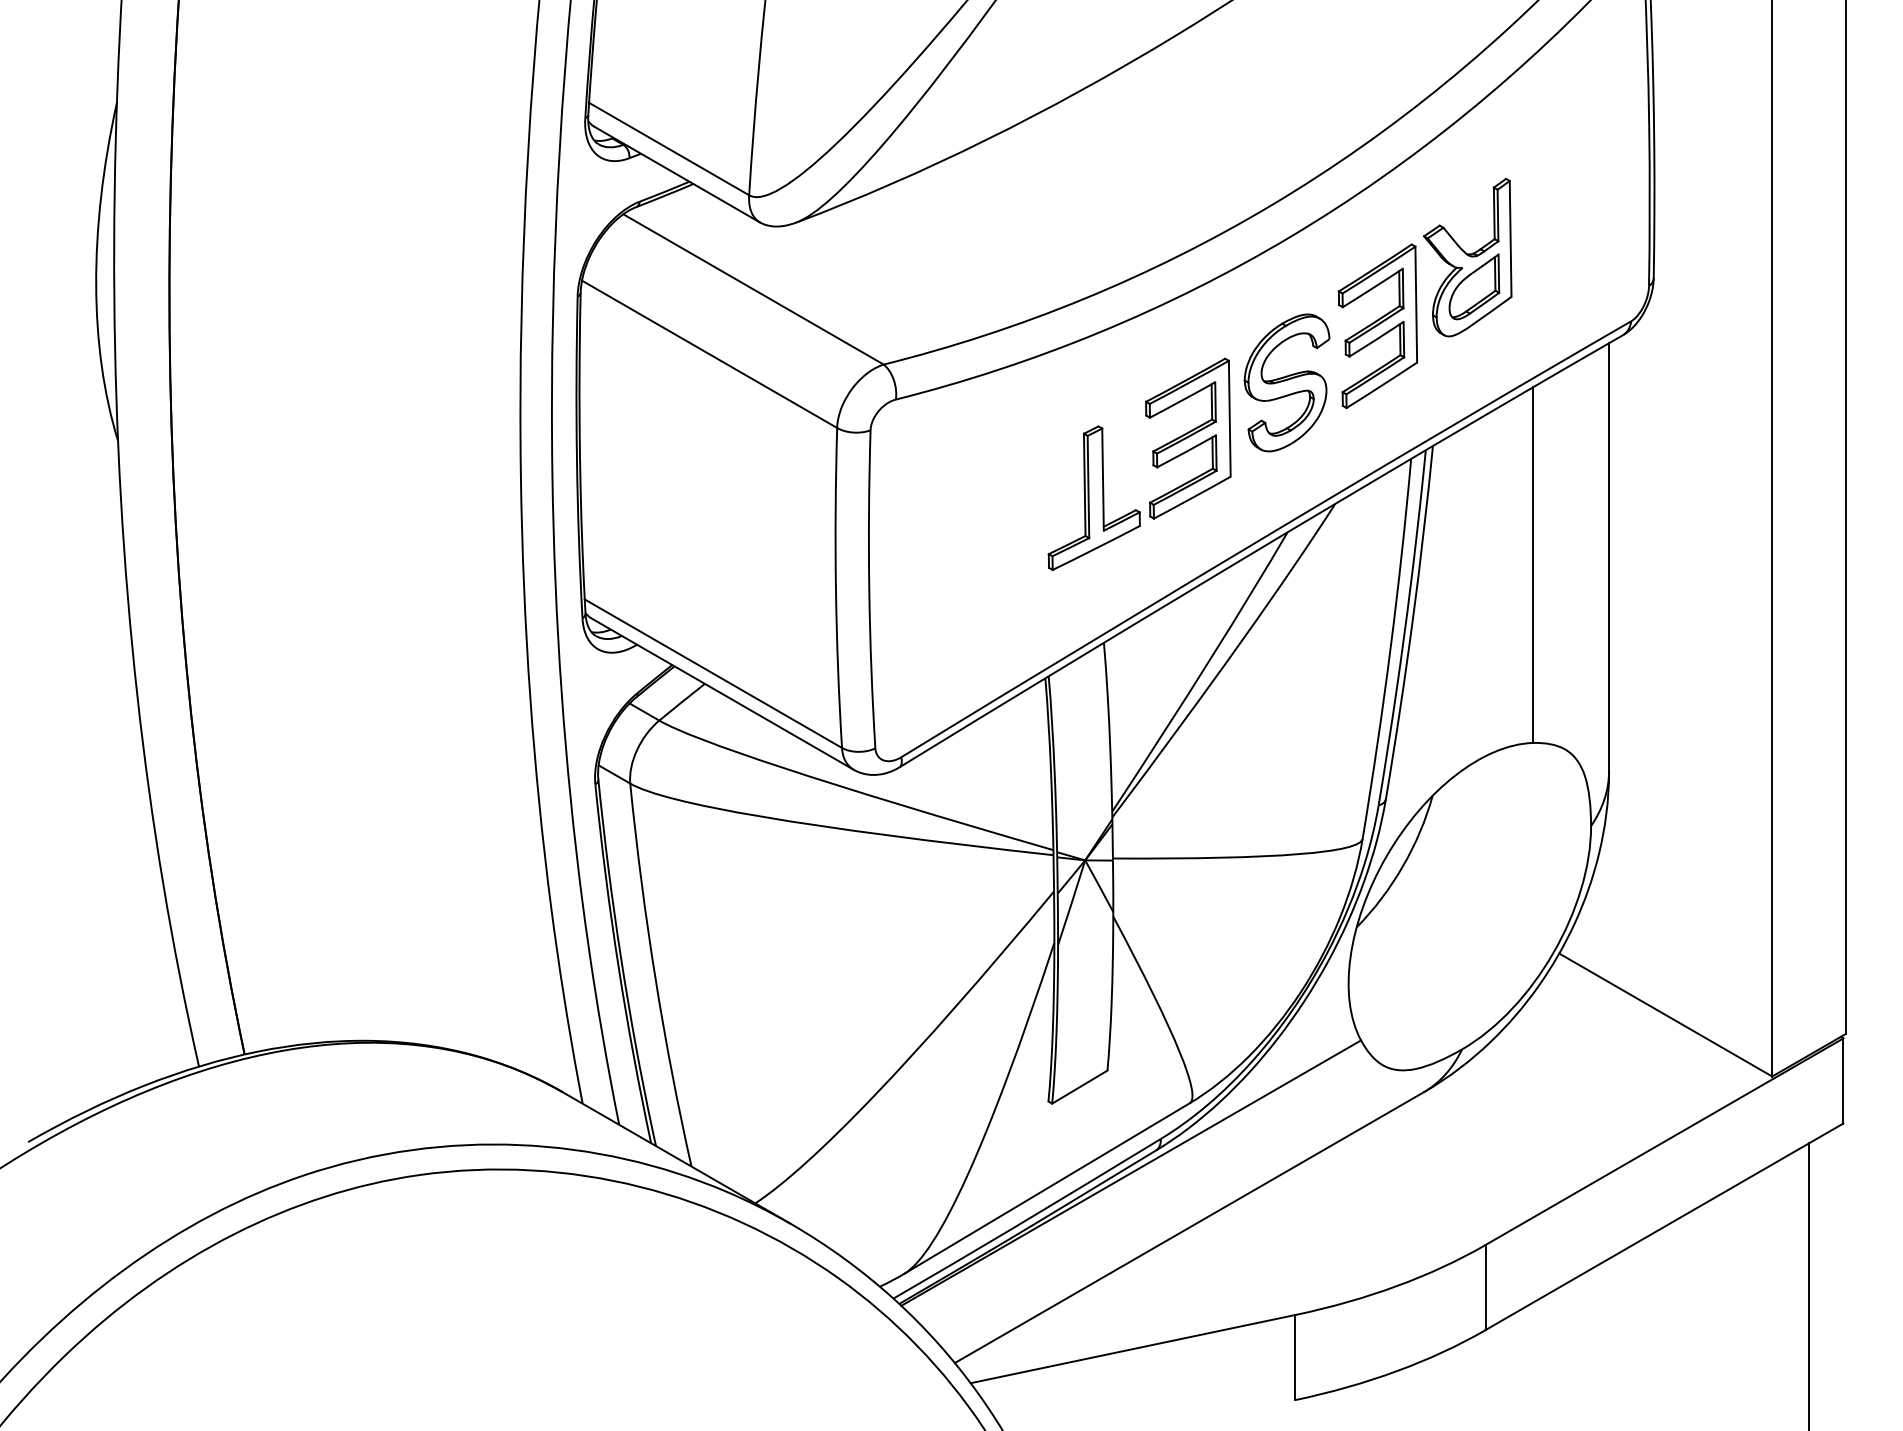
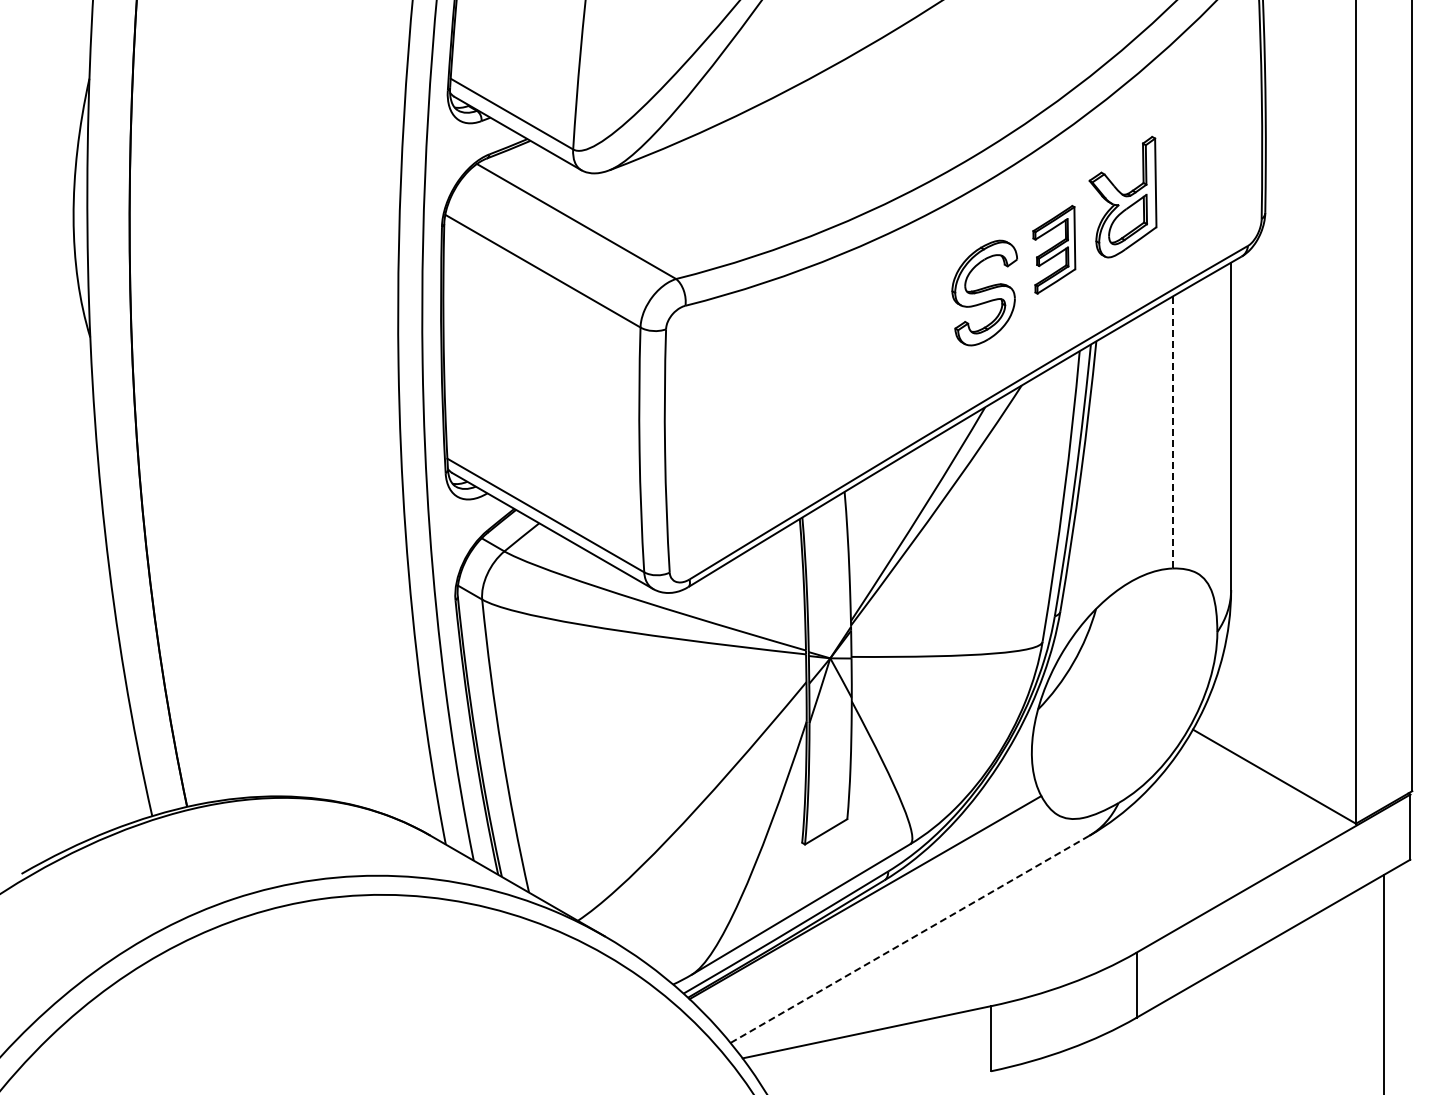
part: (1378, 326) -> (1054, 249), size x0.7
part: (1152, 464) -> (881, 355), removed
line: (1532, 565) -> (1172, 432), solid -> dashed
line: (1188, 1227) -> (909, 939), solid -> dashed

